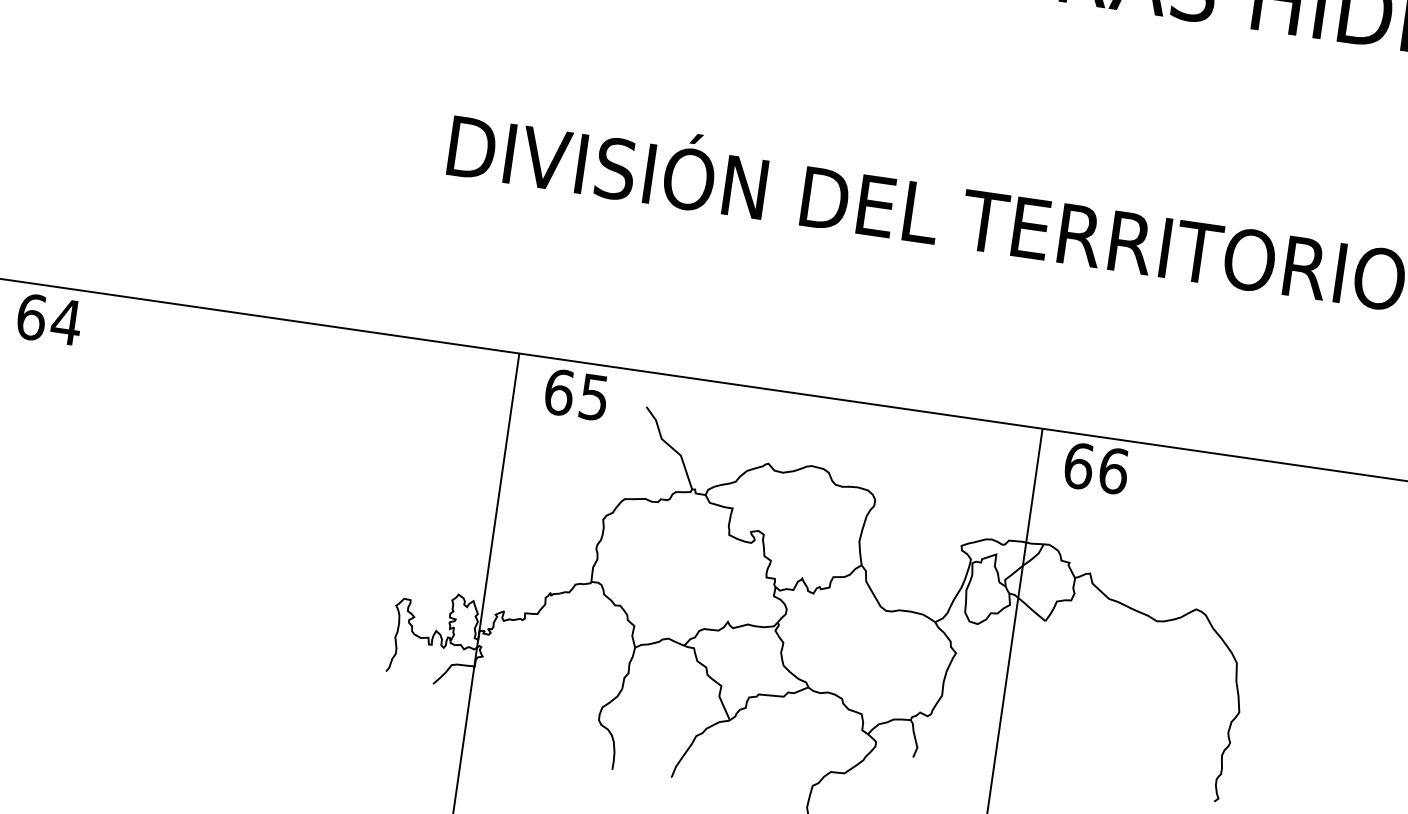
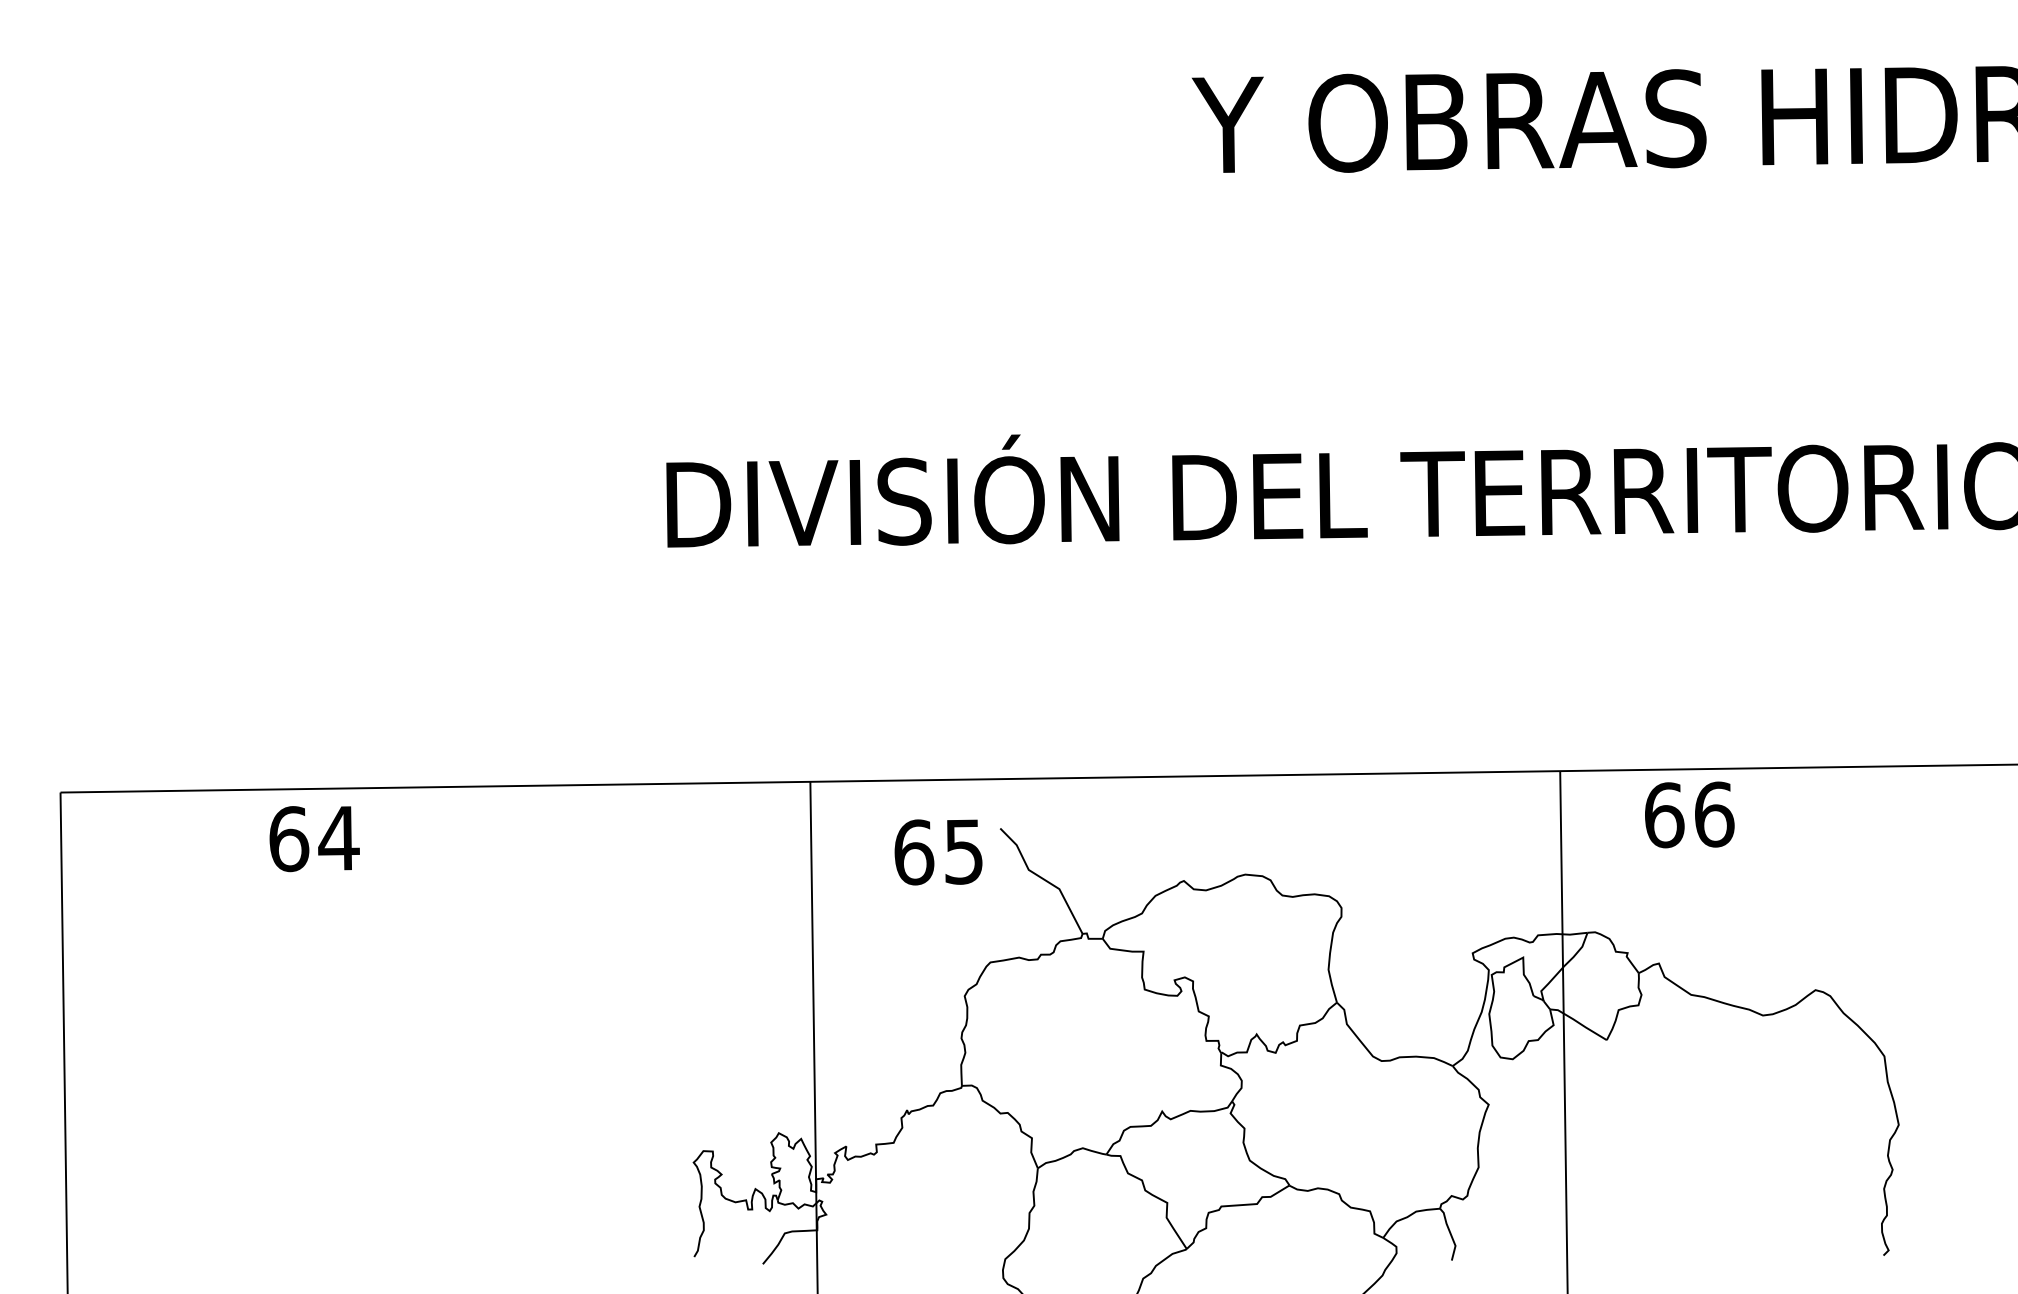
text: (49, 320) -> (314, 839), moved
text: (576, 395) -> (938, 852), moved
text: (1096, 468) -> (1689, 814), moved

